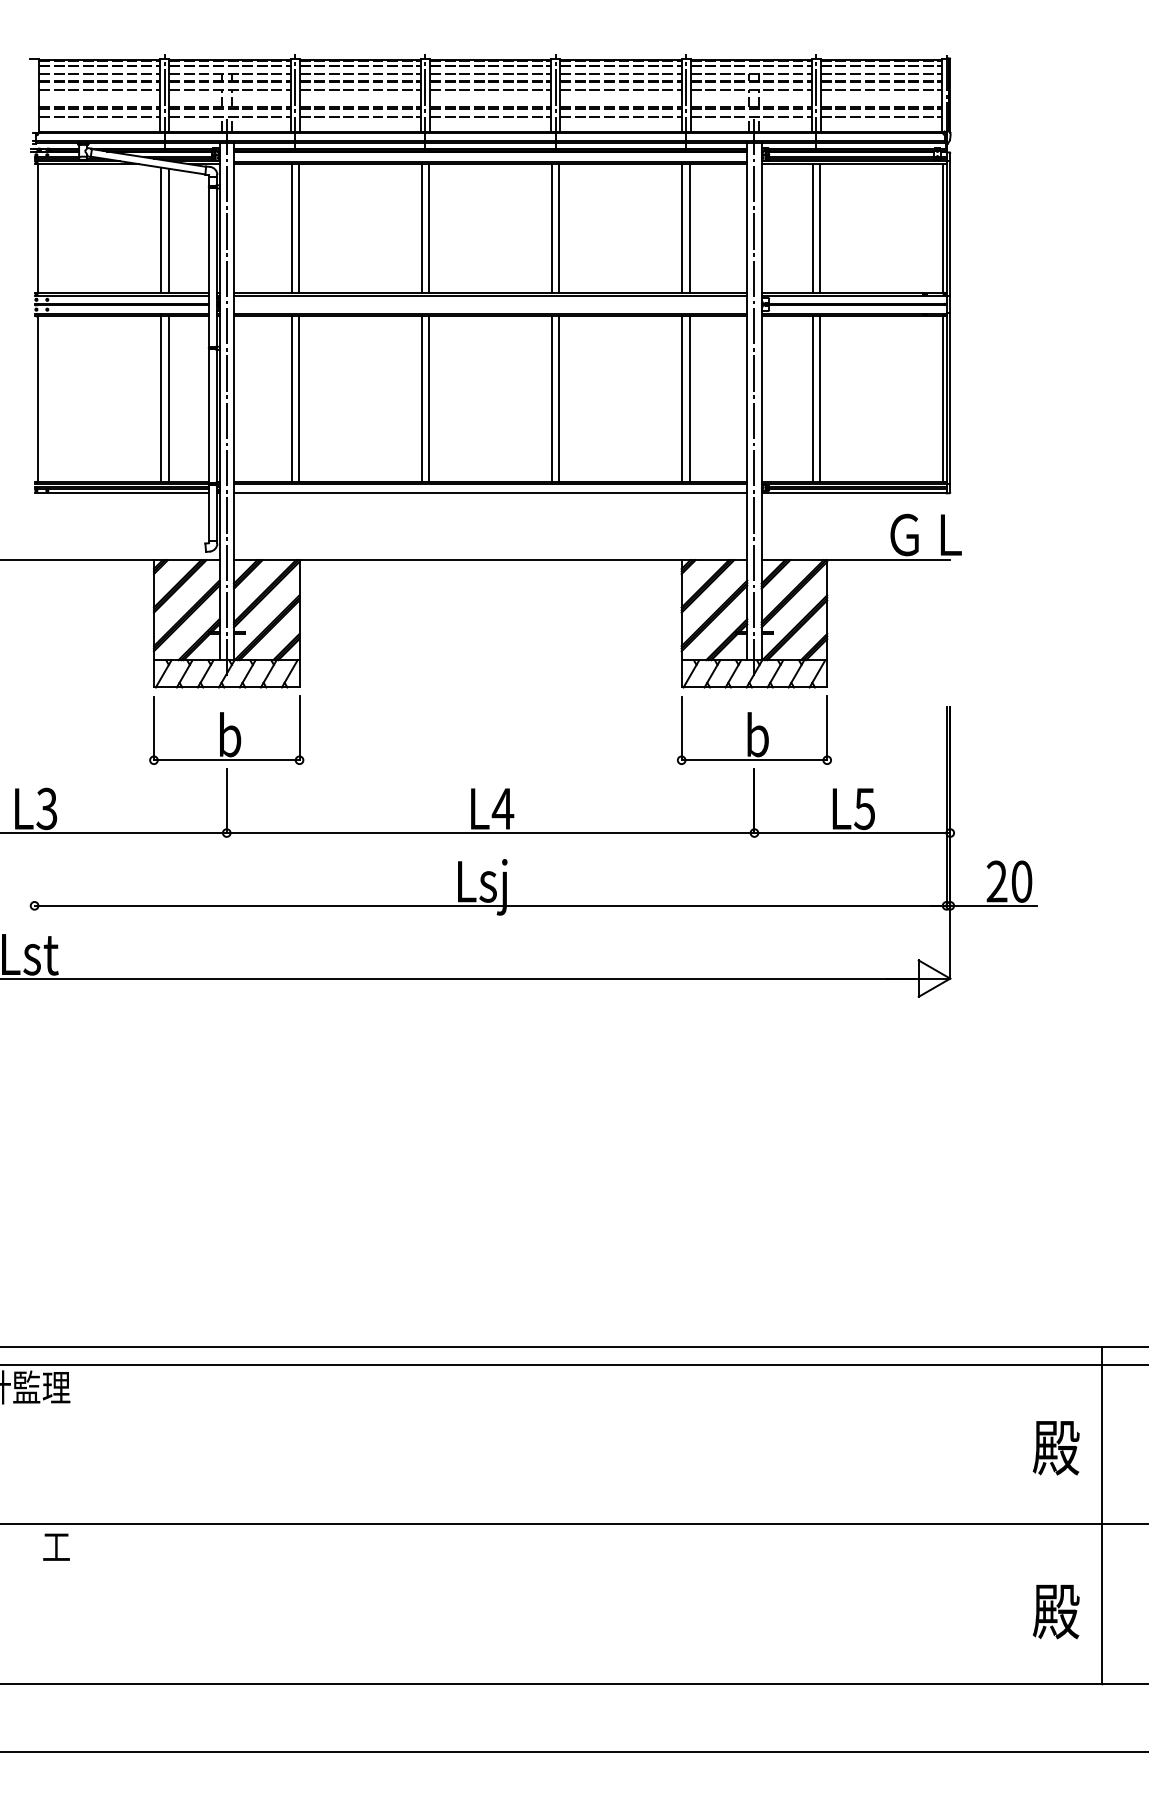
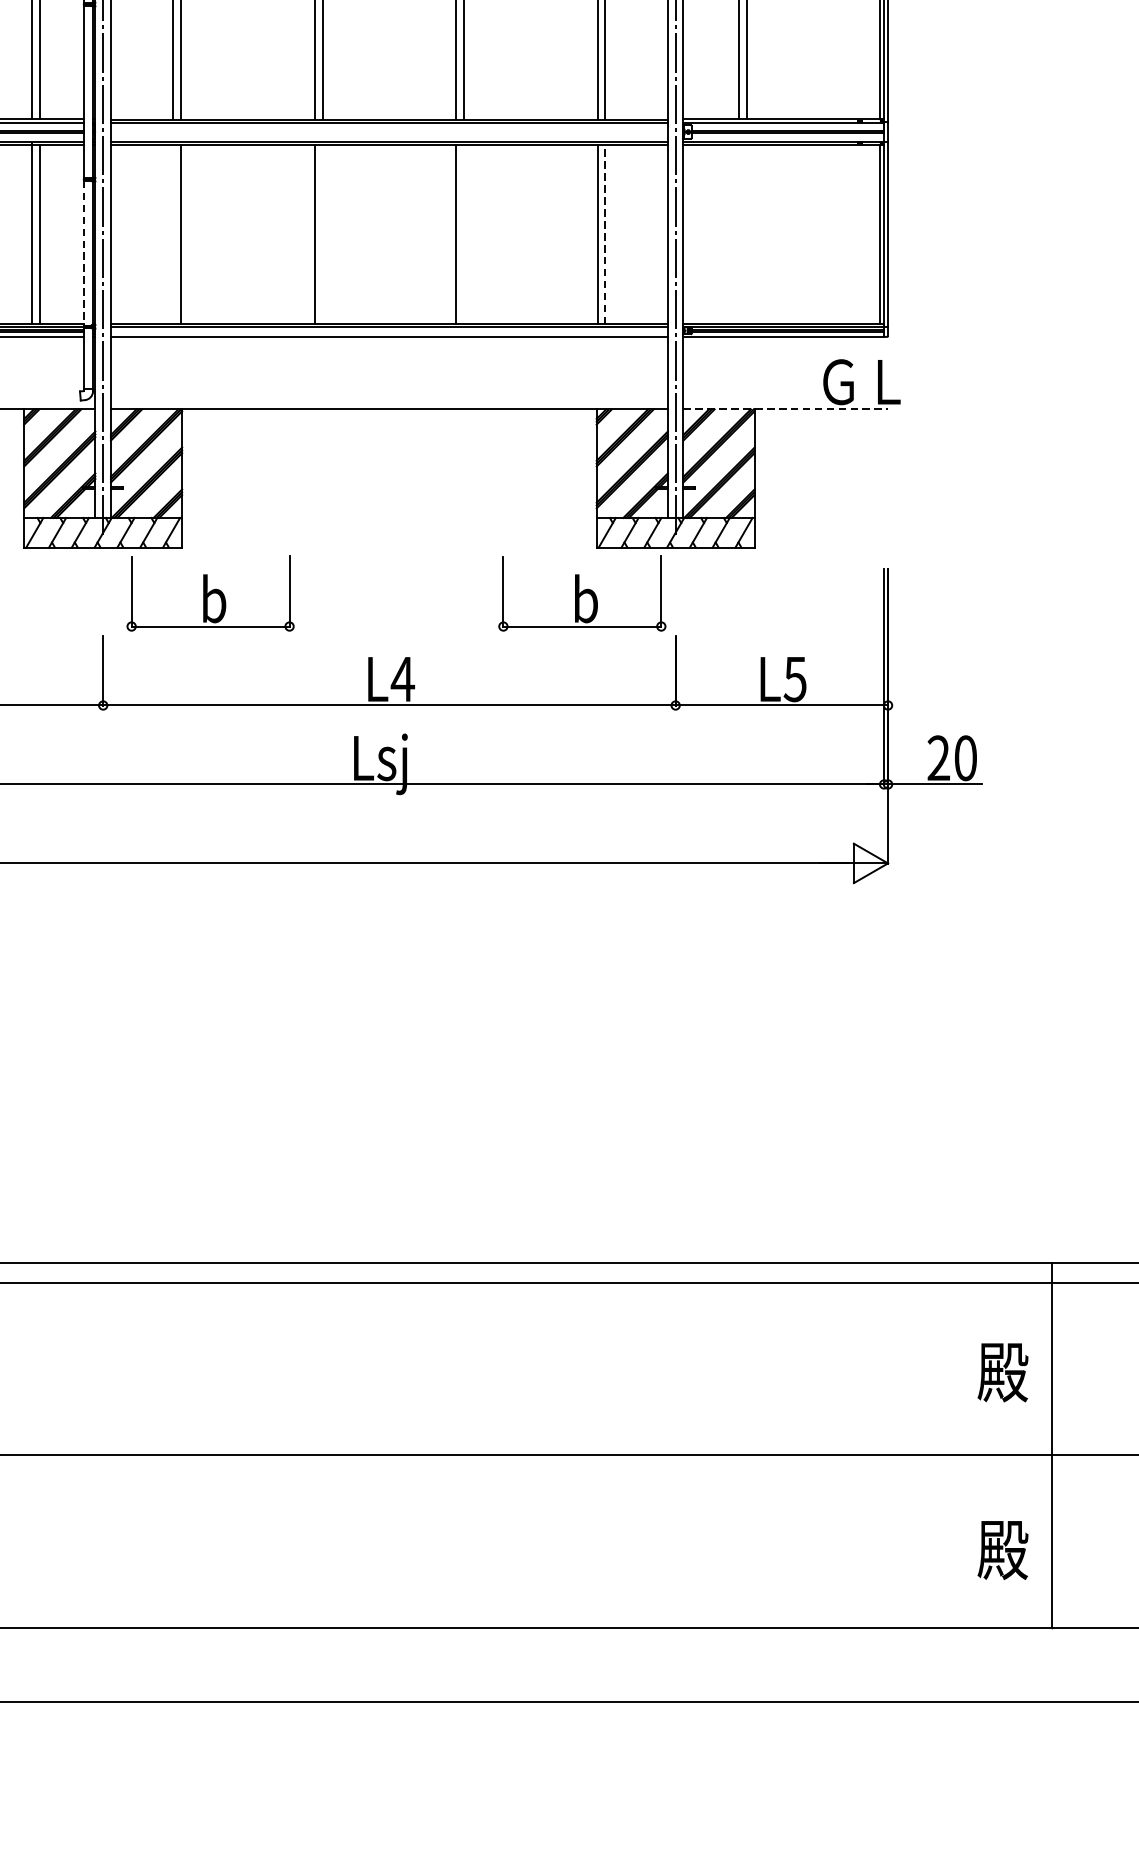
line: (291, 398) -> (173, 234), removed
line: (429, 398) -> (323, 234), removed
line: (559, 398) -> (464, 234), removed
line: (812, 398) -> (738, 234), removed
line: (819, 398) -> (746, 234), removed
line: (689, 399) -> (605, 235), solid -> dashed
line: (209, 416) -> (84, 253), solid -> dashed
line: (856, 560) -> (786, 409), solid -> dashed
part: (226, 729) -> (210, 593), moved
part: (754, 729) -> (582, 593), moved

